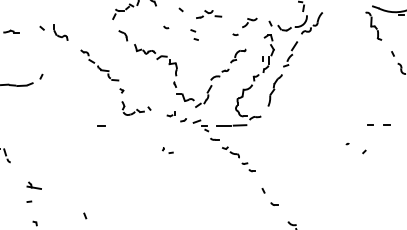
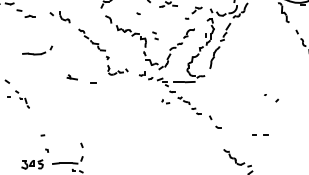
part: (194, 34) -> (155, 35), moved
line: (383, 124) -> (263, 134), moved
part: (167, 150) -> (165, 101), moved
part: (33, 186) -> (71, 77), moved
part: (270, 196) -> (215, 121), moved

